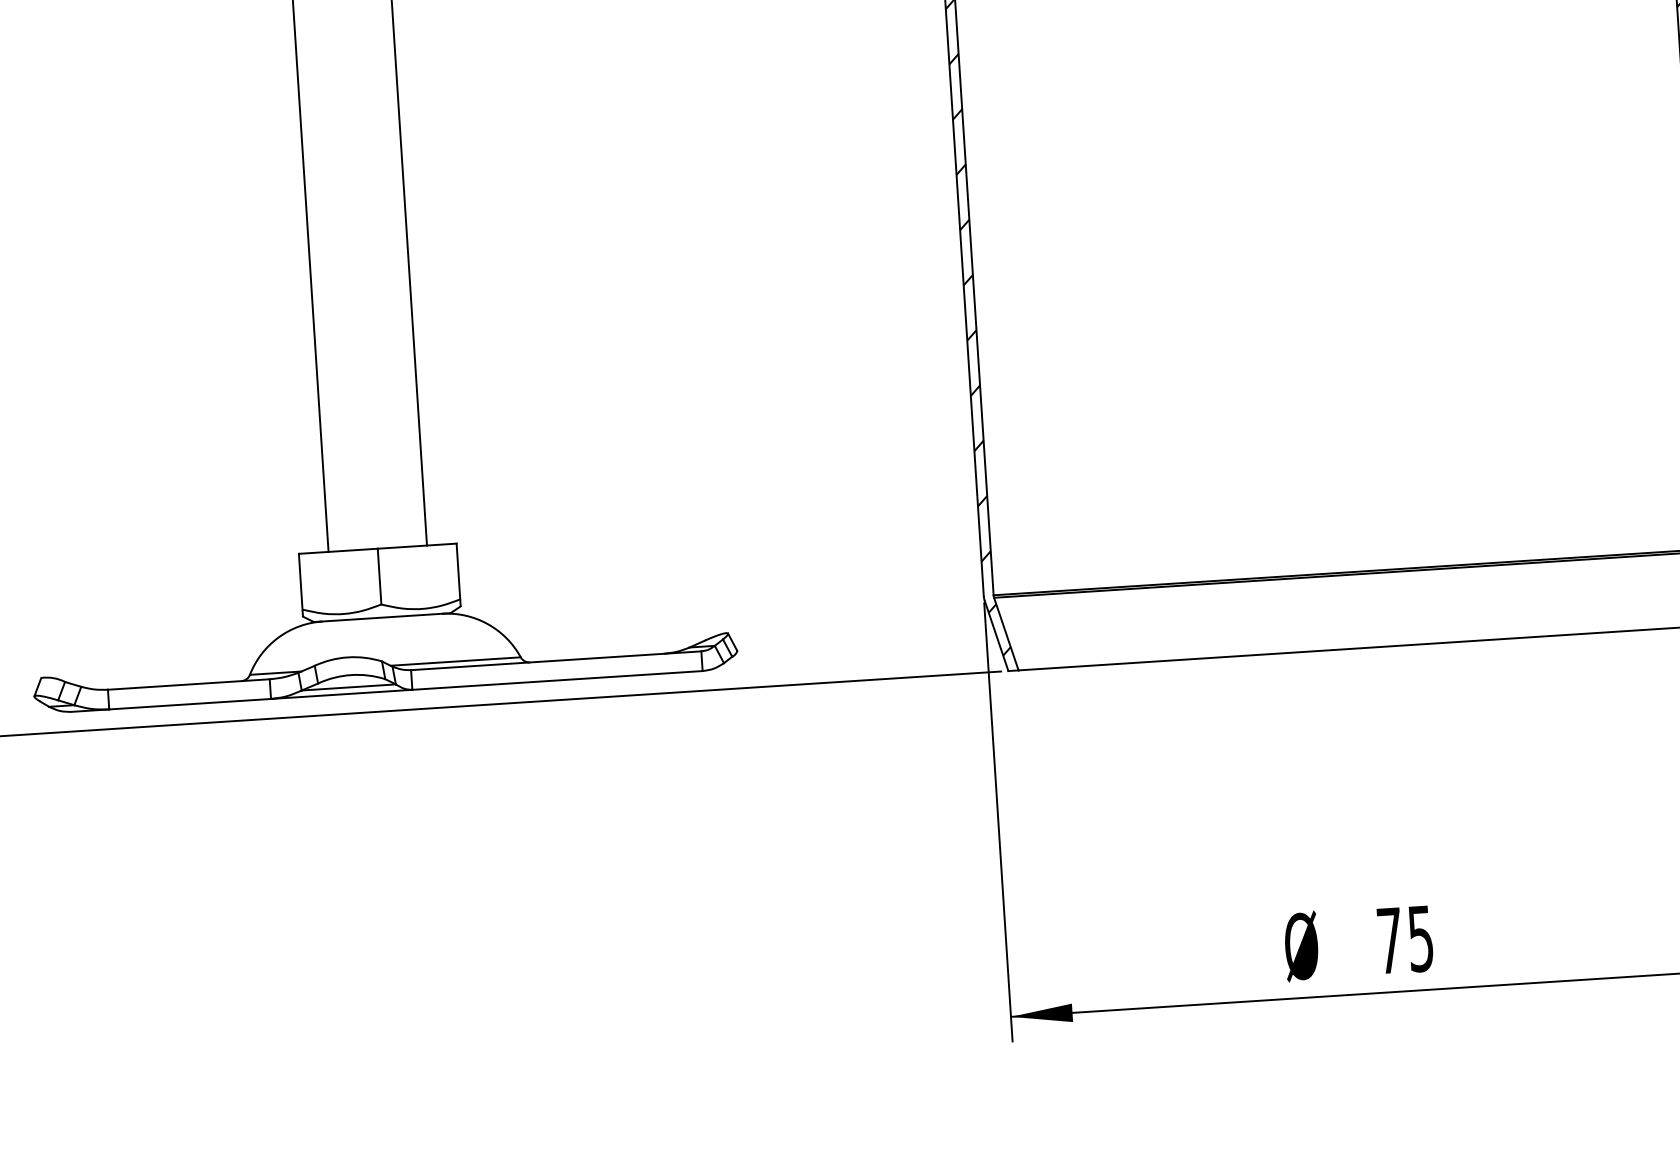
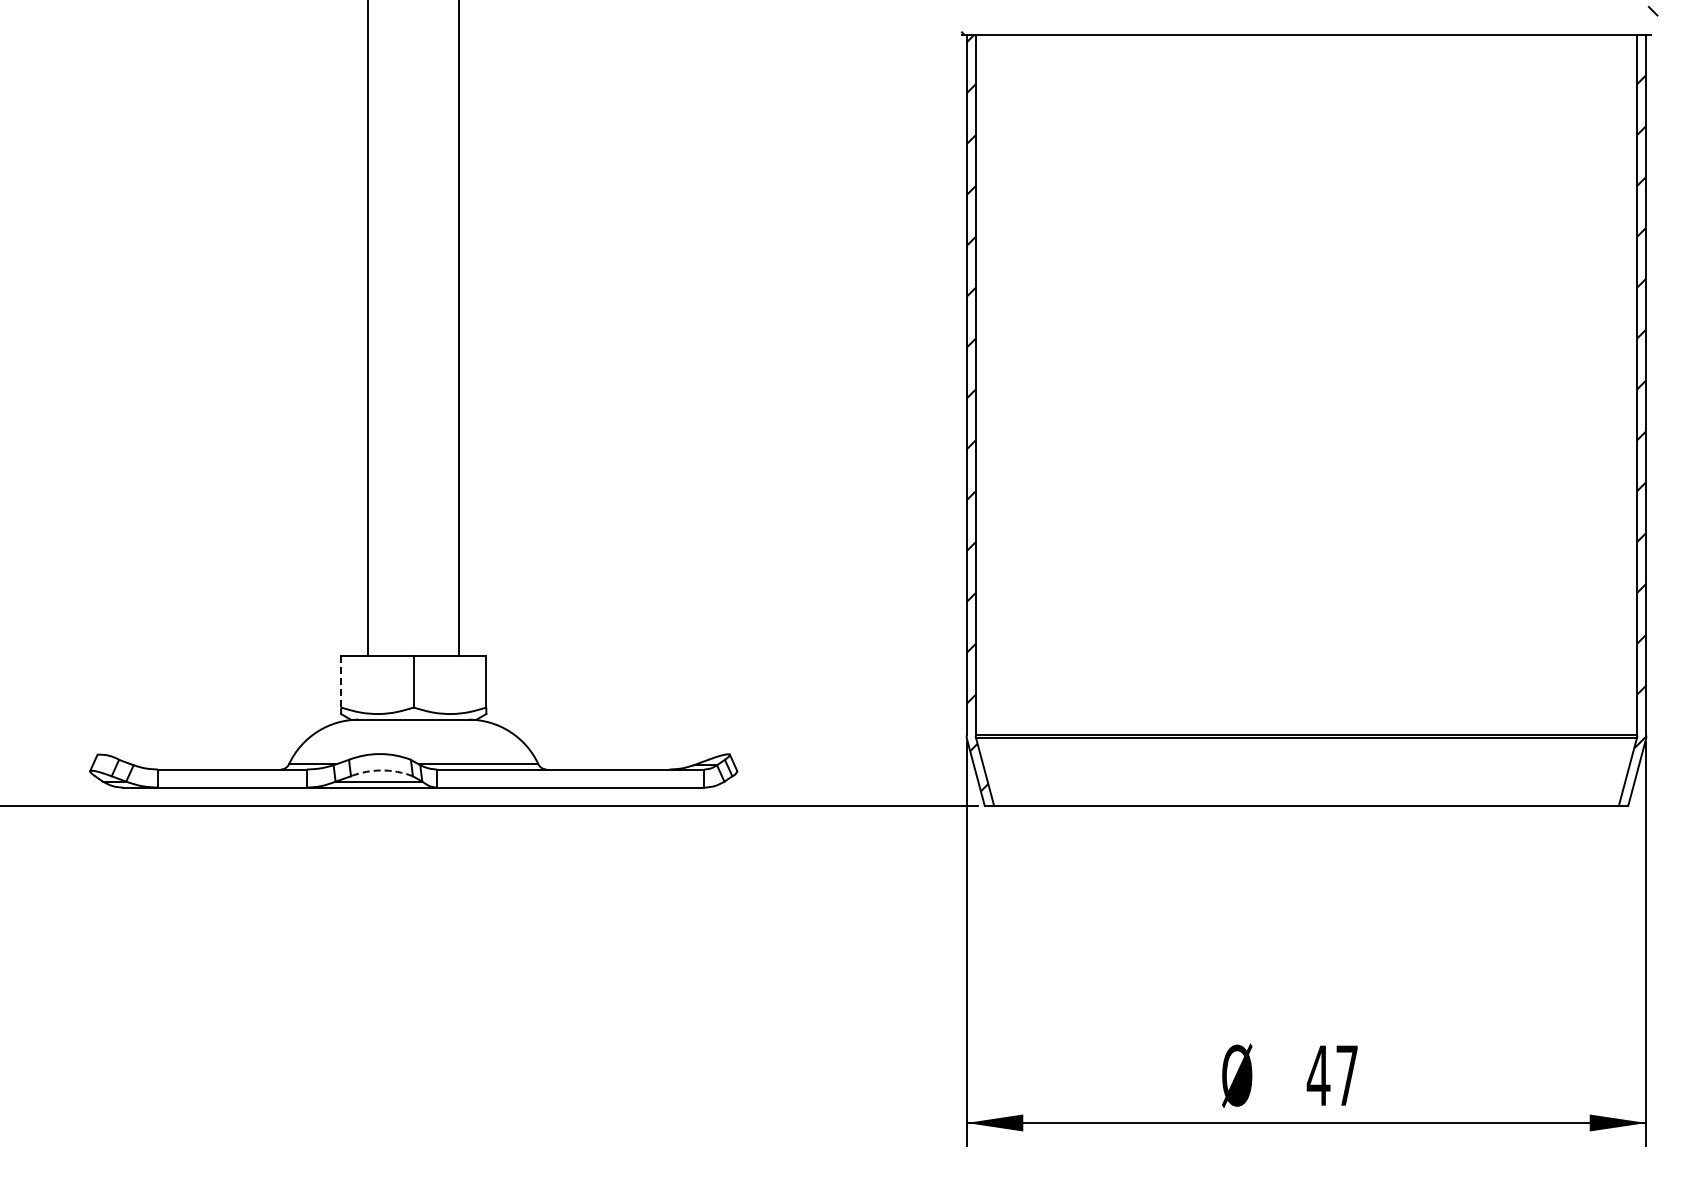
line: (301, 581) -> (341, 681), solid -> dashed
arc: (350, 675) -> (381, 770), solid -> dashed
text: (1403, 939) -> (1331, 1075), 75 -> 47

